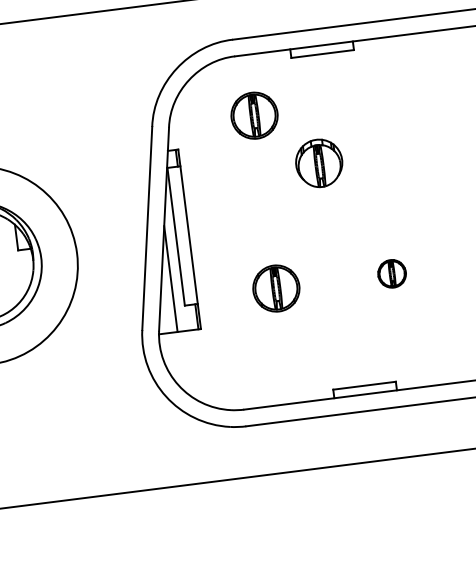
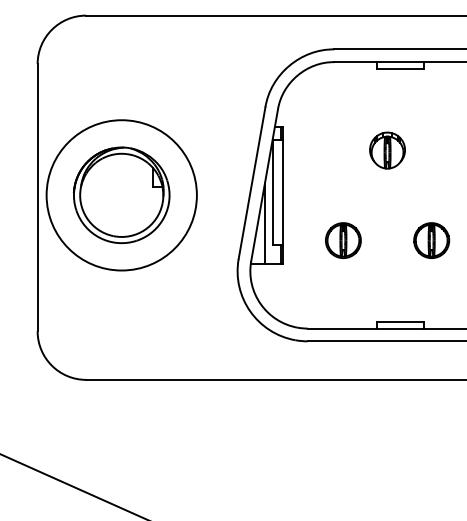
part: (254, 115) -> (343, 108), removed
part: (391, 273) -> (431, 240), size x1.67

